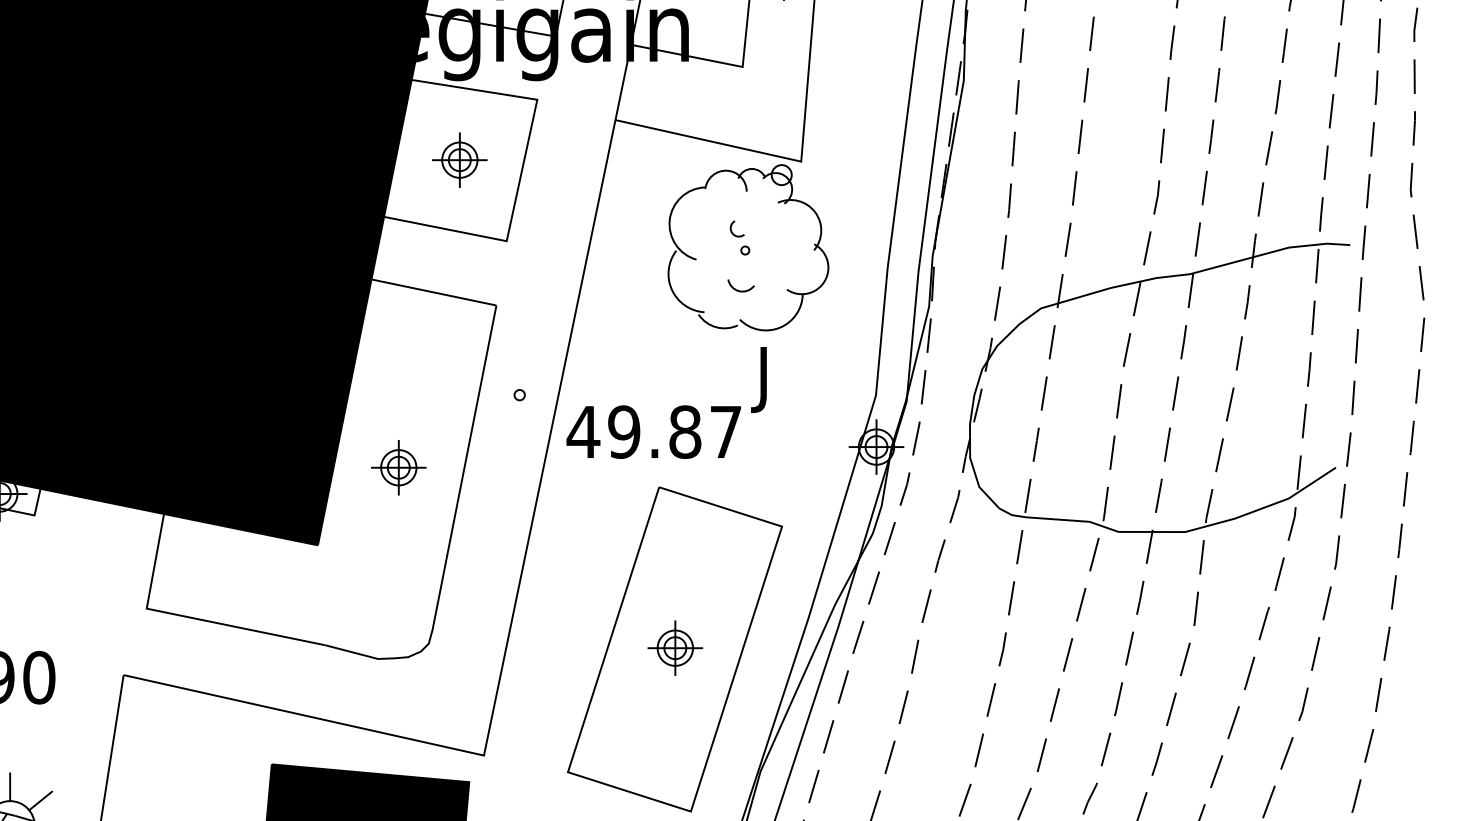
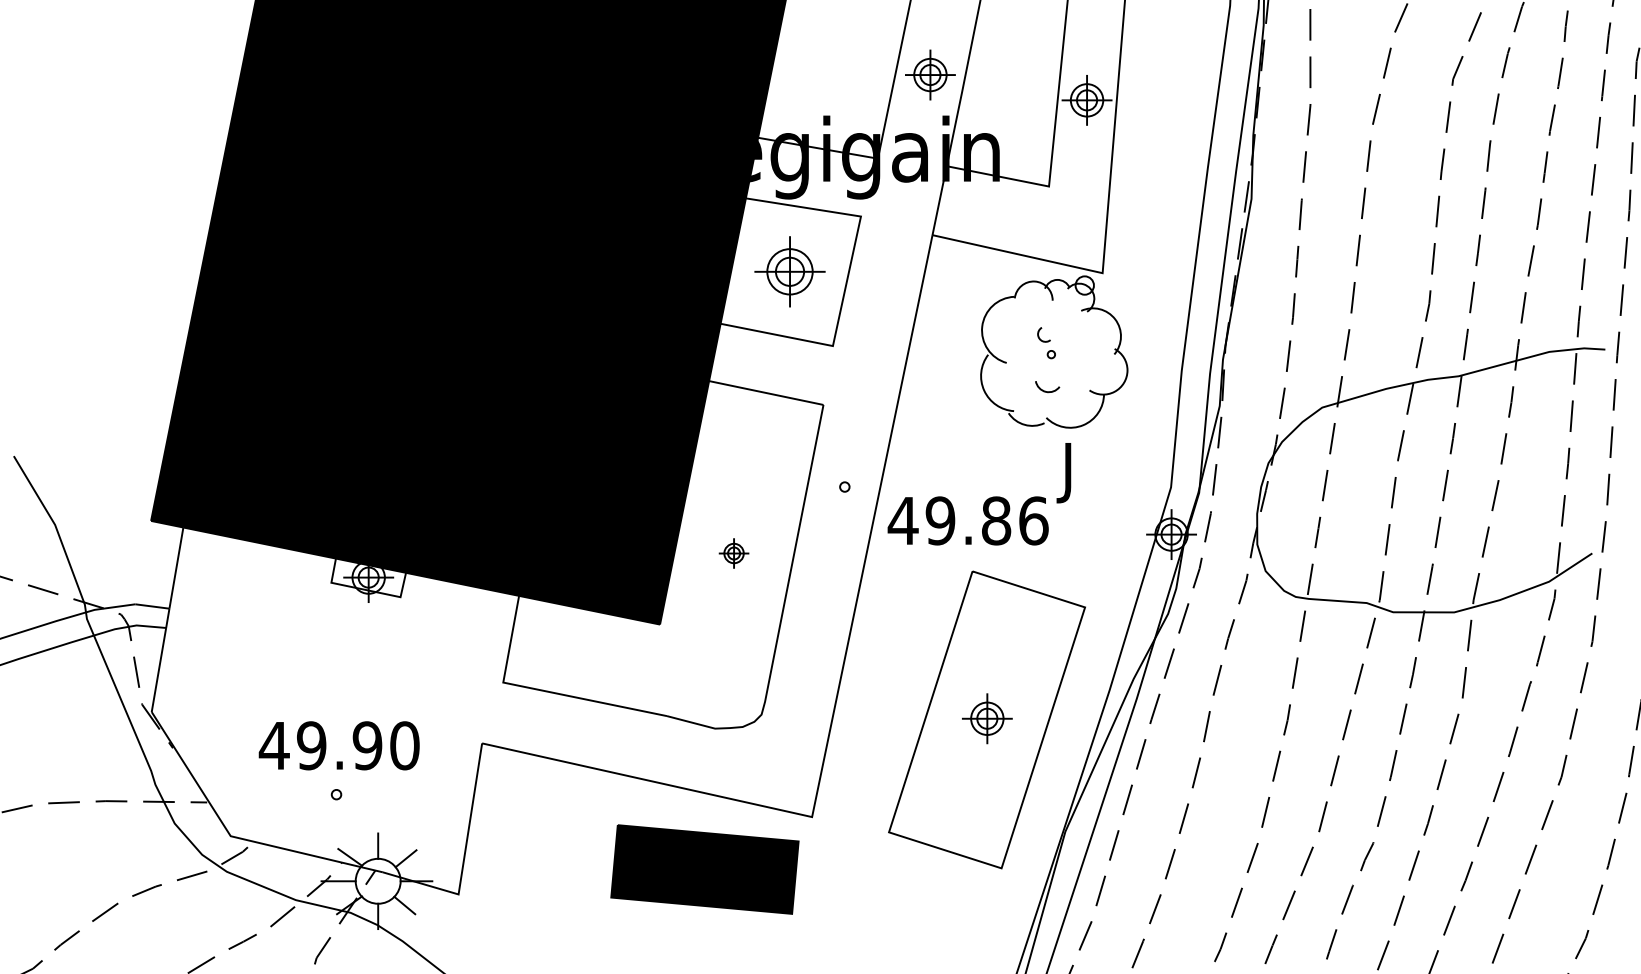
part: (459, 159) -> (789, 271), size x1.4
text: (725, 431) -> (1033, 520), 49.87 -> 49.86
part: (398, 467) -> (733, 553), size x0.6

